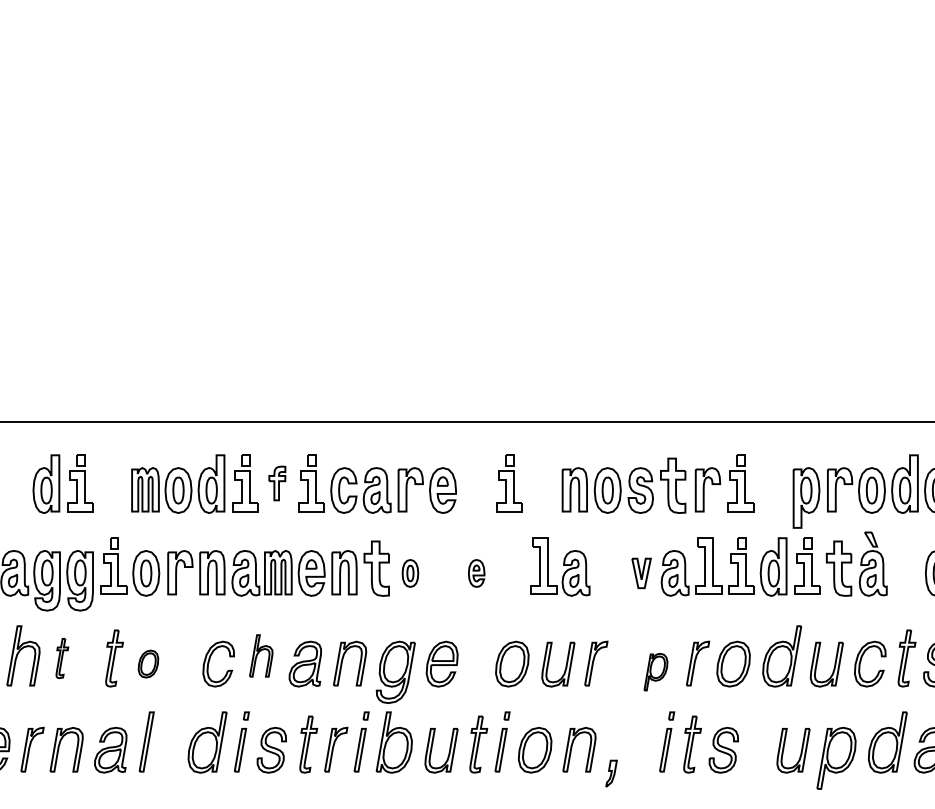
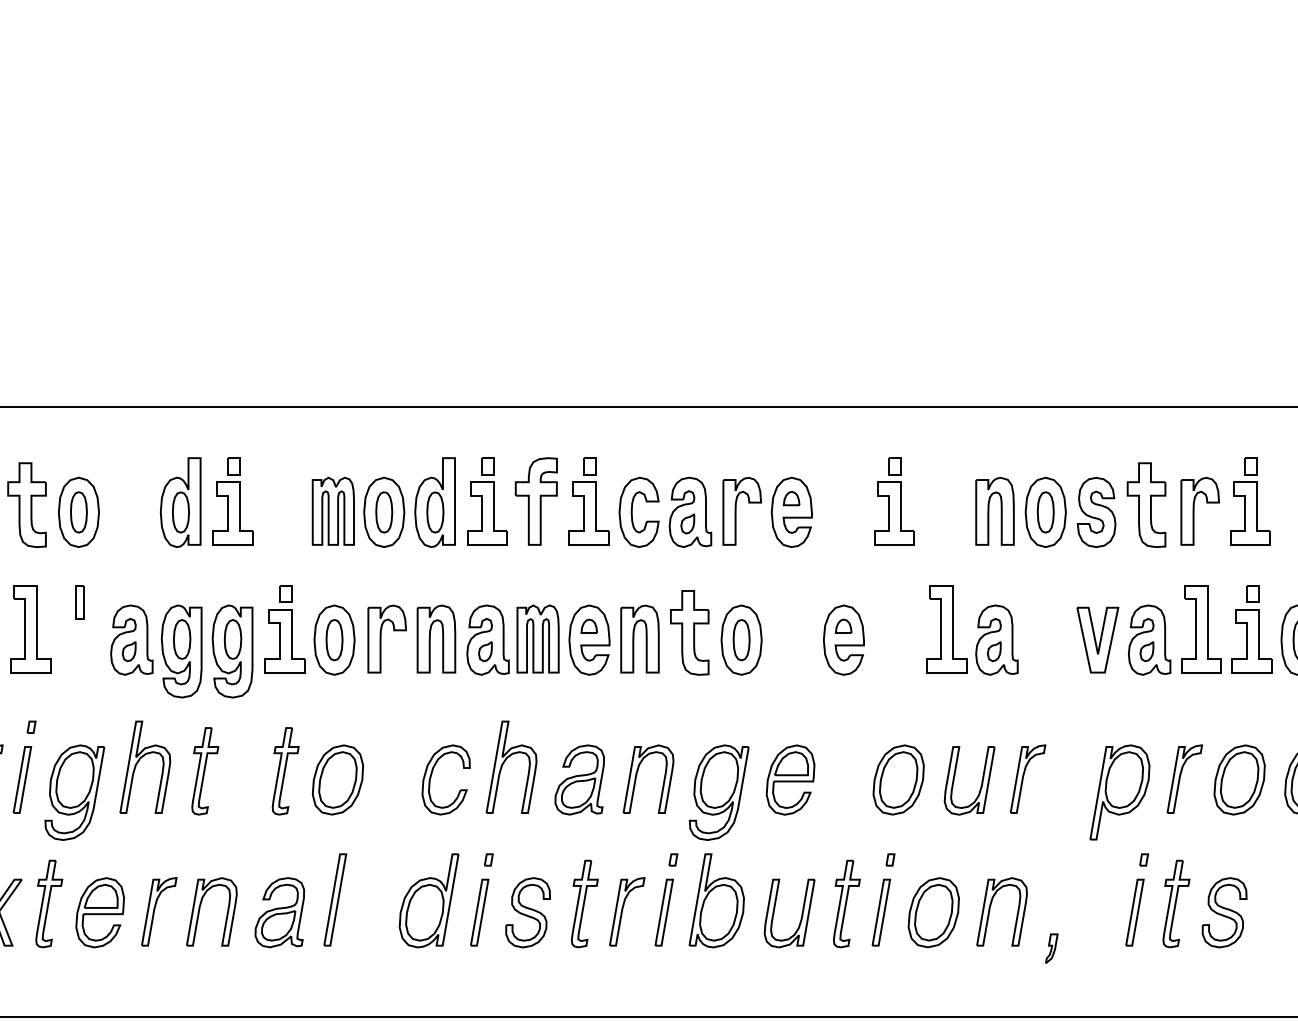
part: (277, 483) -> (536, 501), size x1.67
part: (410, 573) -> (741, 640), size x1.67
part: (476, 573) -> (843, 640), size x1.67
part: (641, 573) -> (1097, 640), size x1.43
part: (261, 655) -> (512, 766), size x1.43
part: (62, 658) -> (205, 771), size x1.43
part: (148, 663) -> (338, 778), size x1.67
part: (655, 671) -> (1119, 791), size x1.67
part: (611, 773) -> (1051, 948), size x0.71

